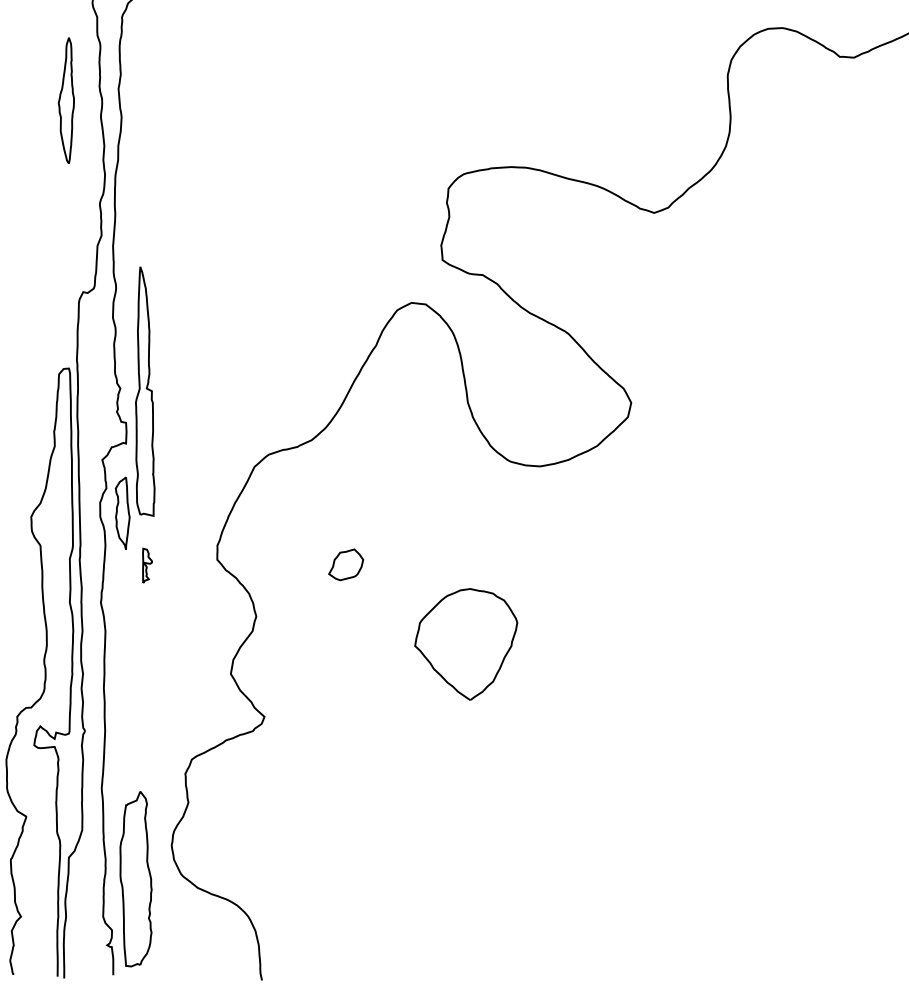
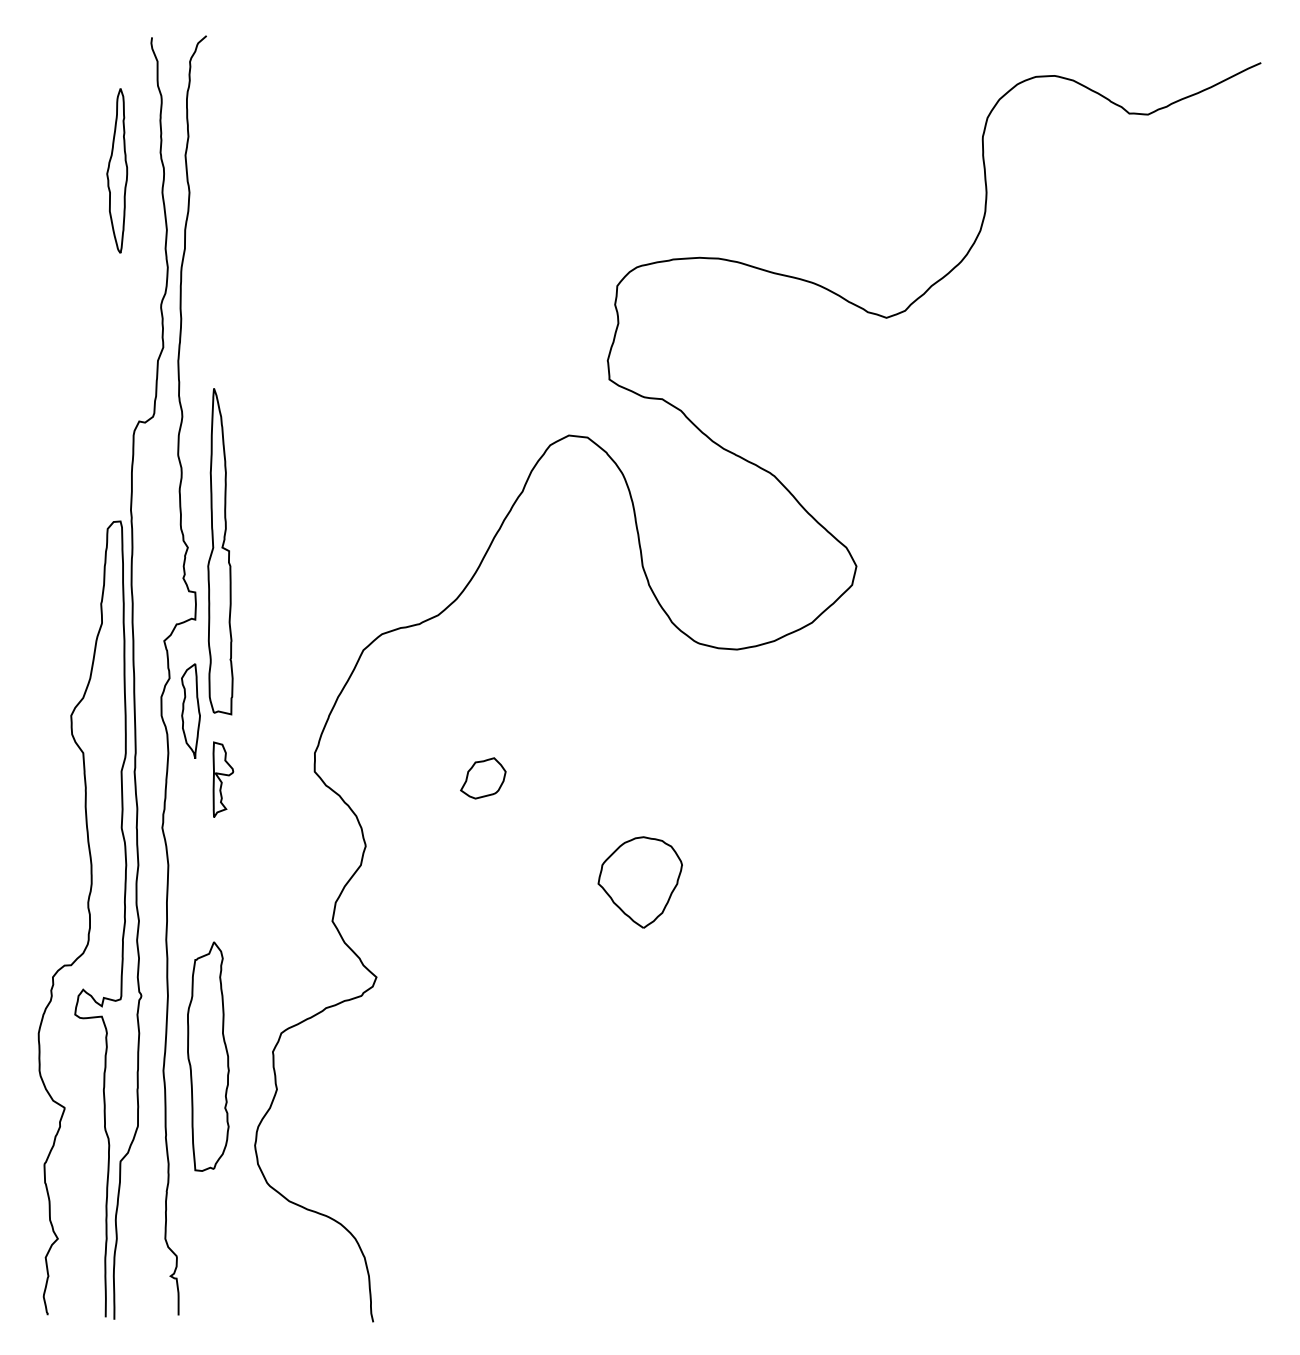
part: (147, 565) -> (223, 779), size x1.67
part: (465, 644) -> (639, 882), size x0.62
part: (136, 878) -> (208, 1056), moved

